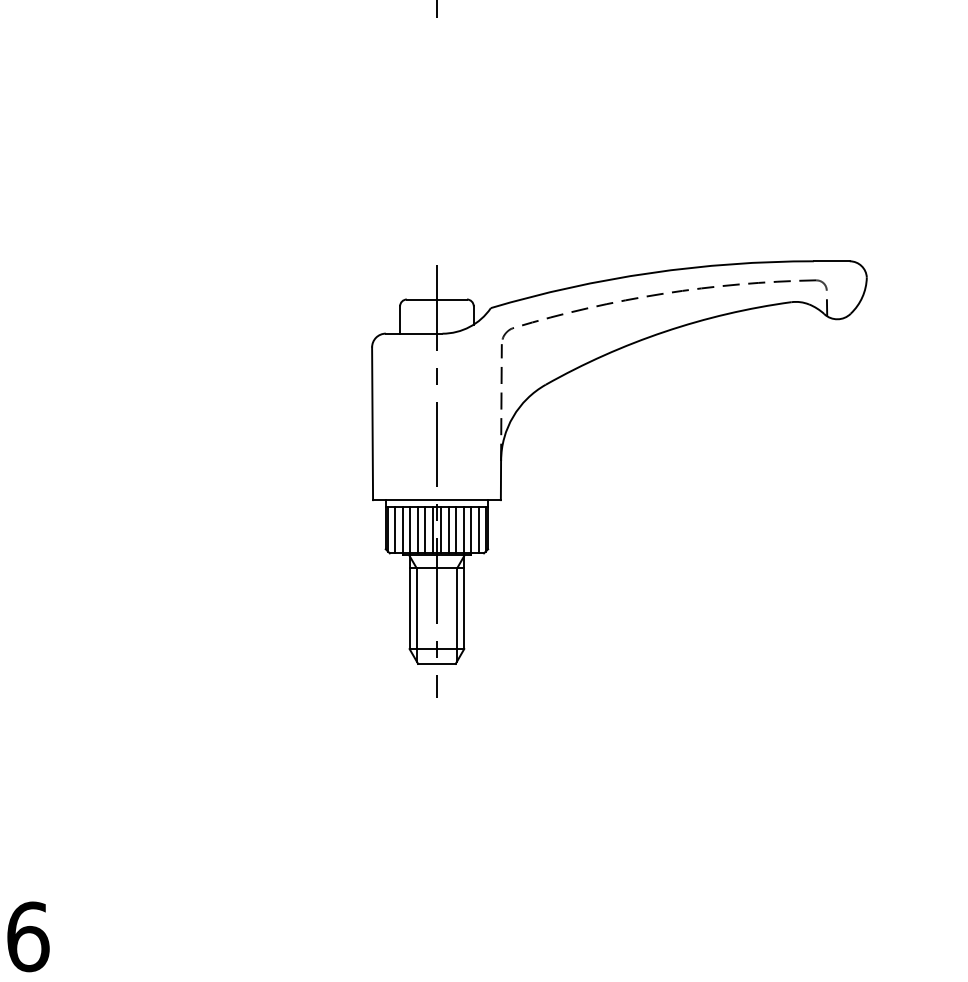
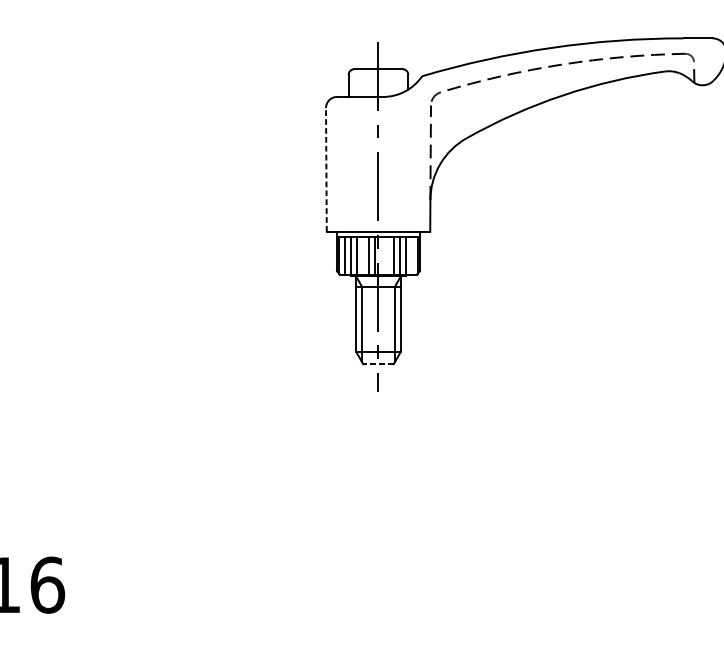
line: (372, 423) -> (326, 169), solid -> dashed
line: (417, 529) -> (362, 255), removed
line: (441, 529) -> (382, 255), removed
line: (448, 529) -> (387, 255), removed
line: (478, 529) -> (412, 255), removed
line: (436, 663) -> (378, 363), solid -> dashed

